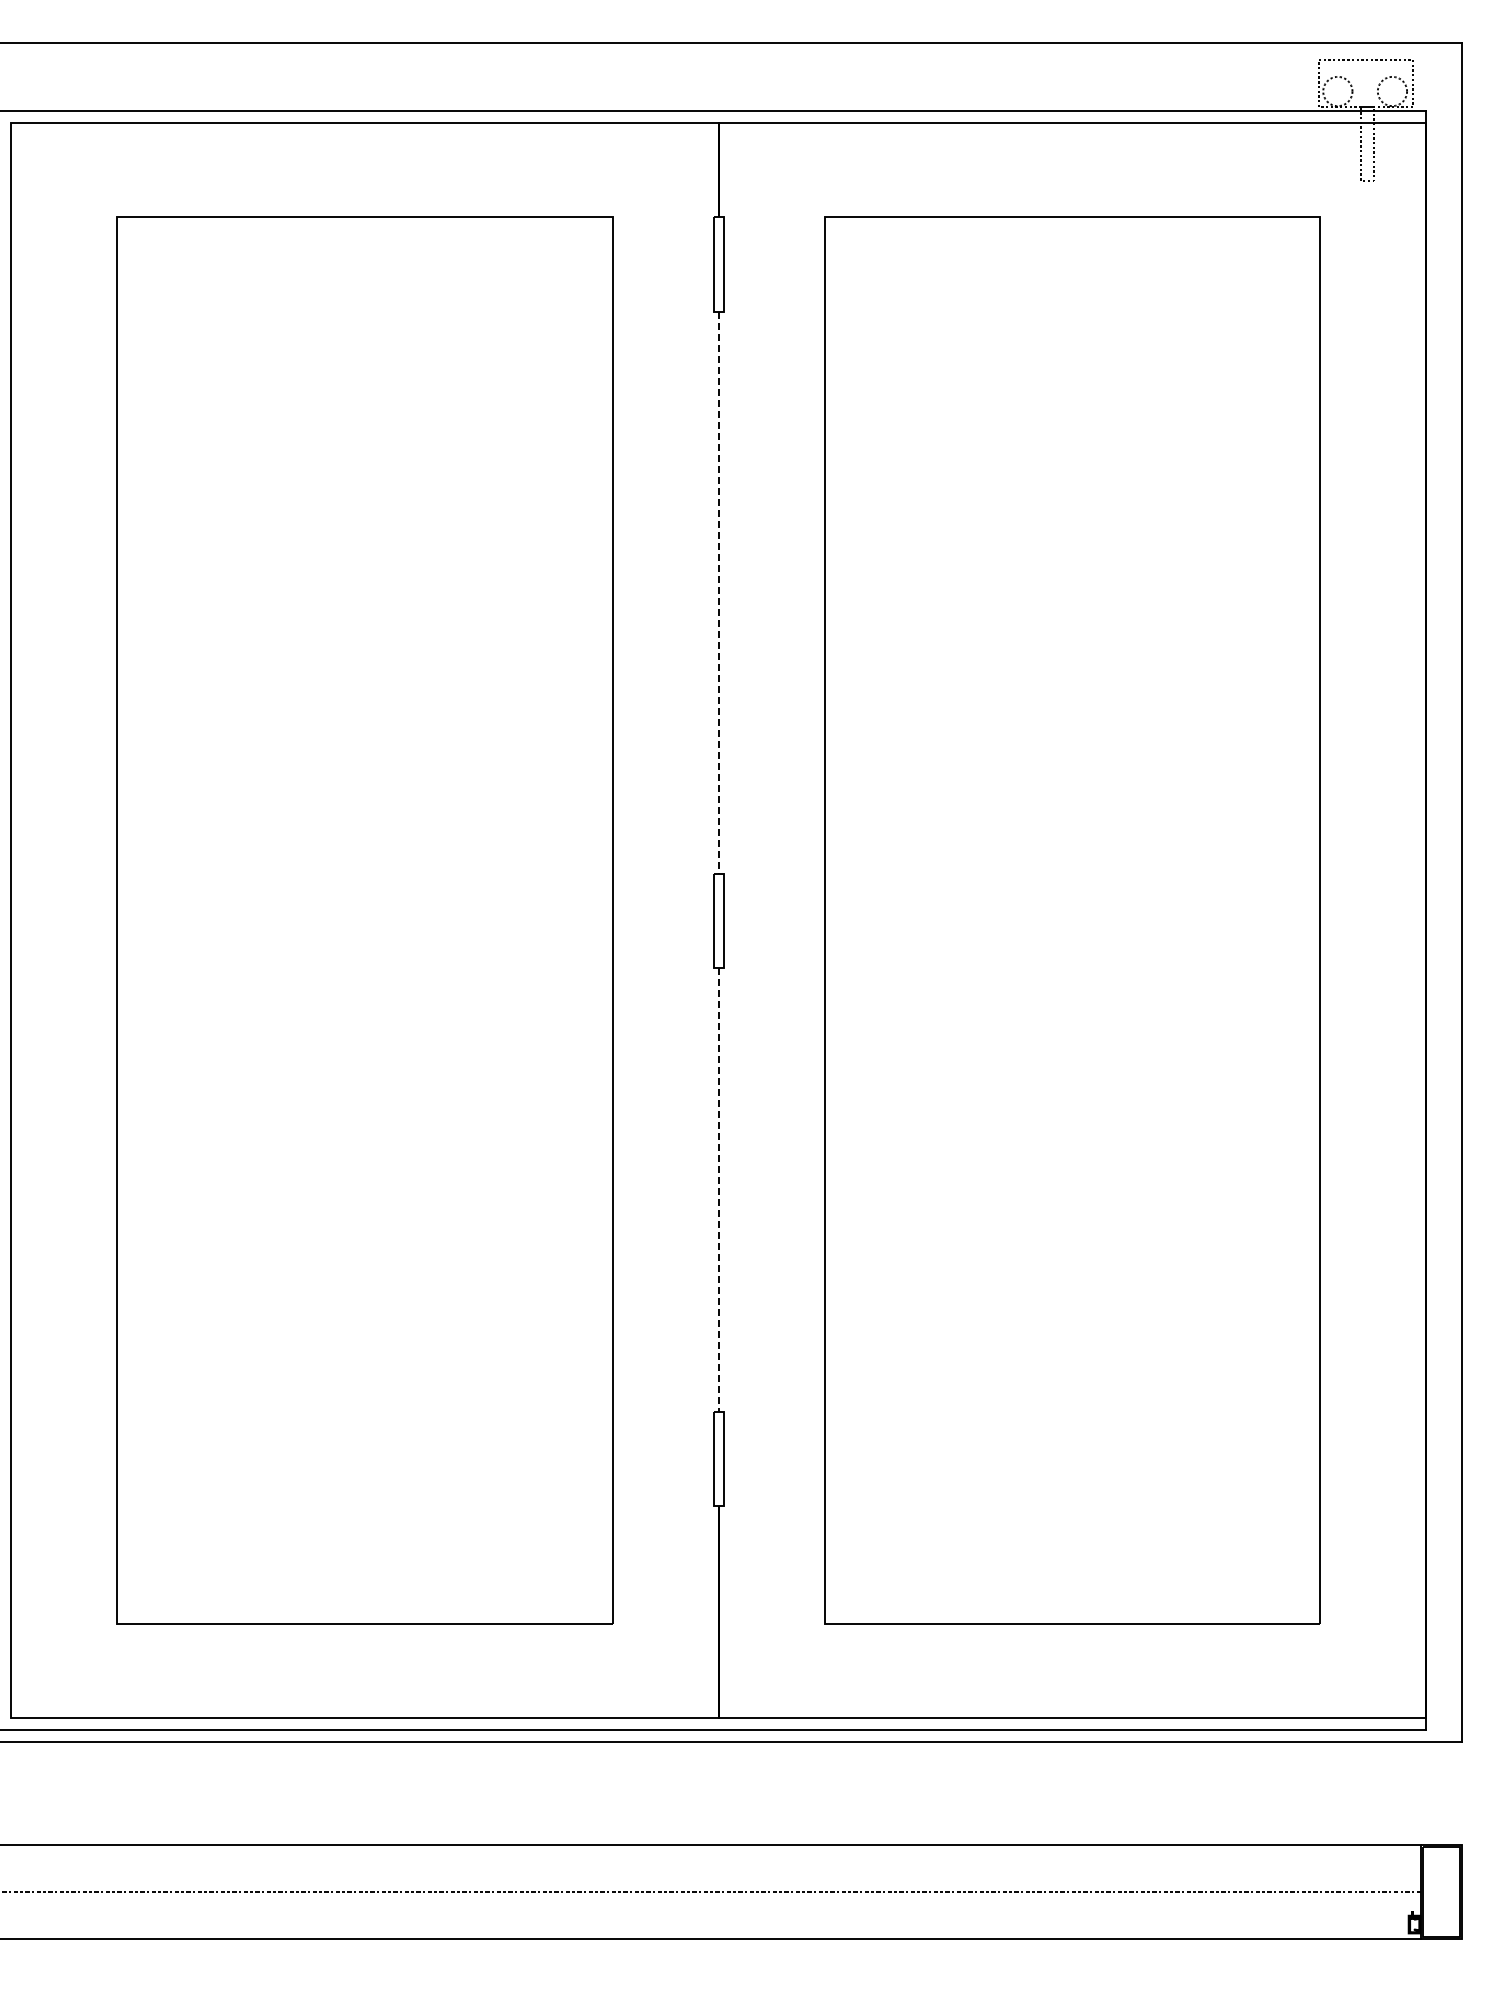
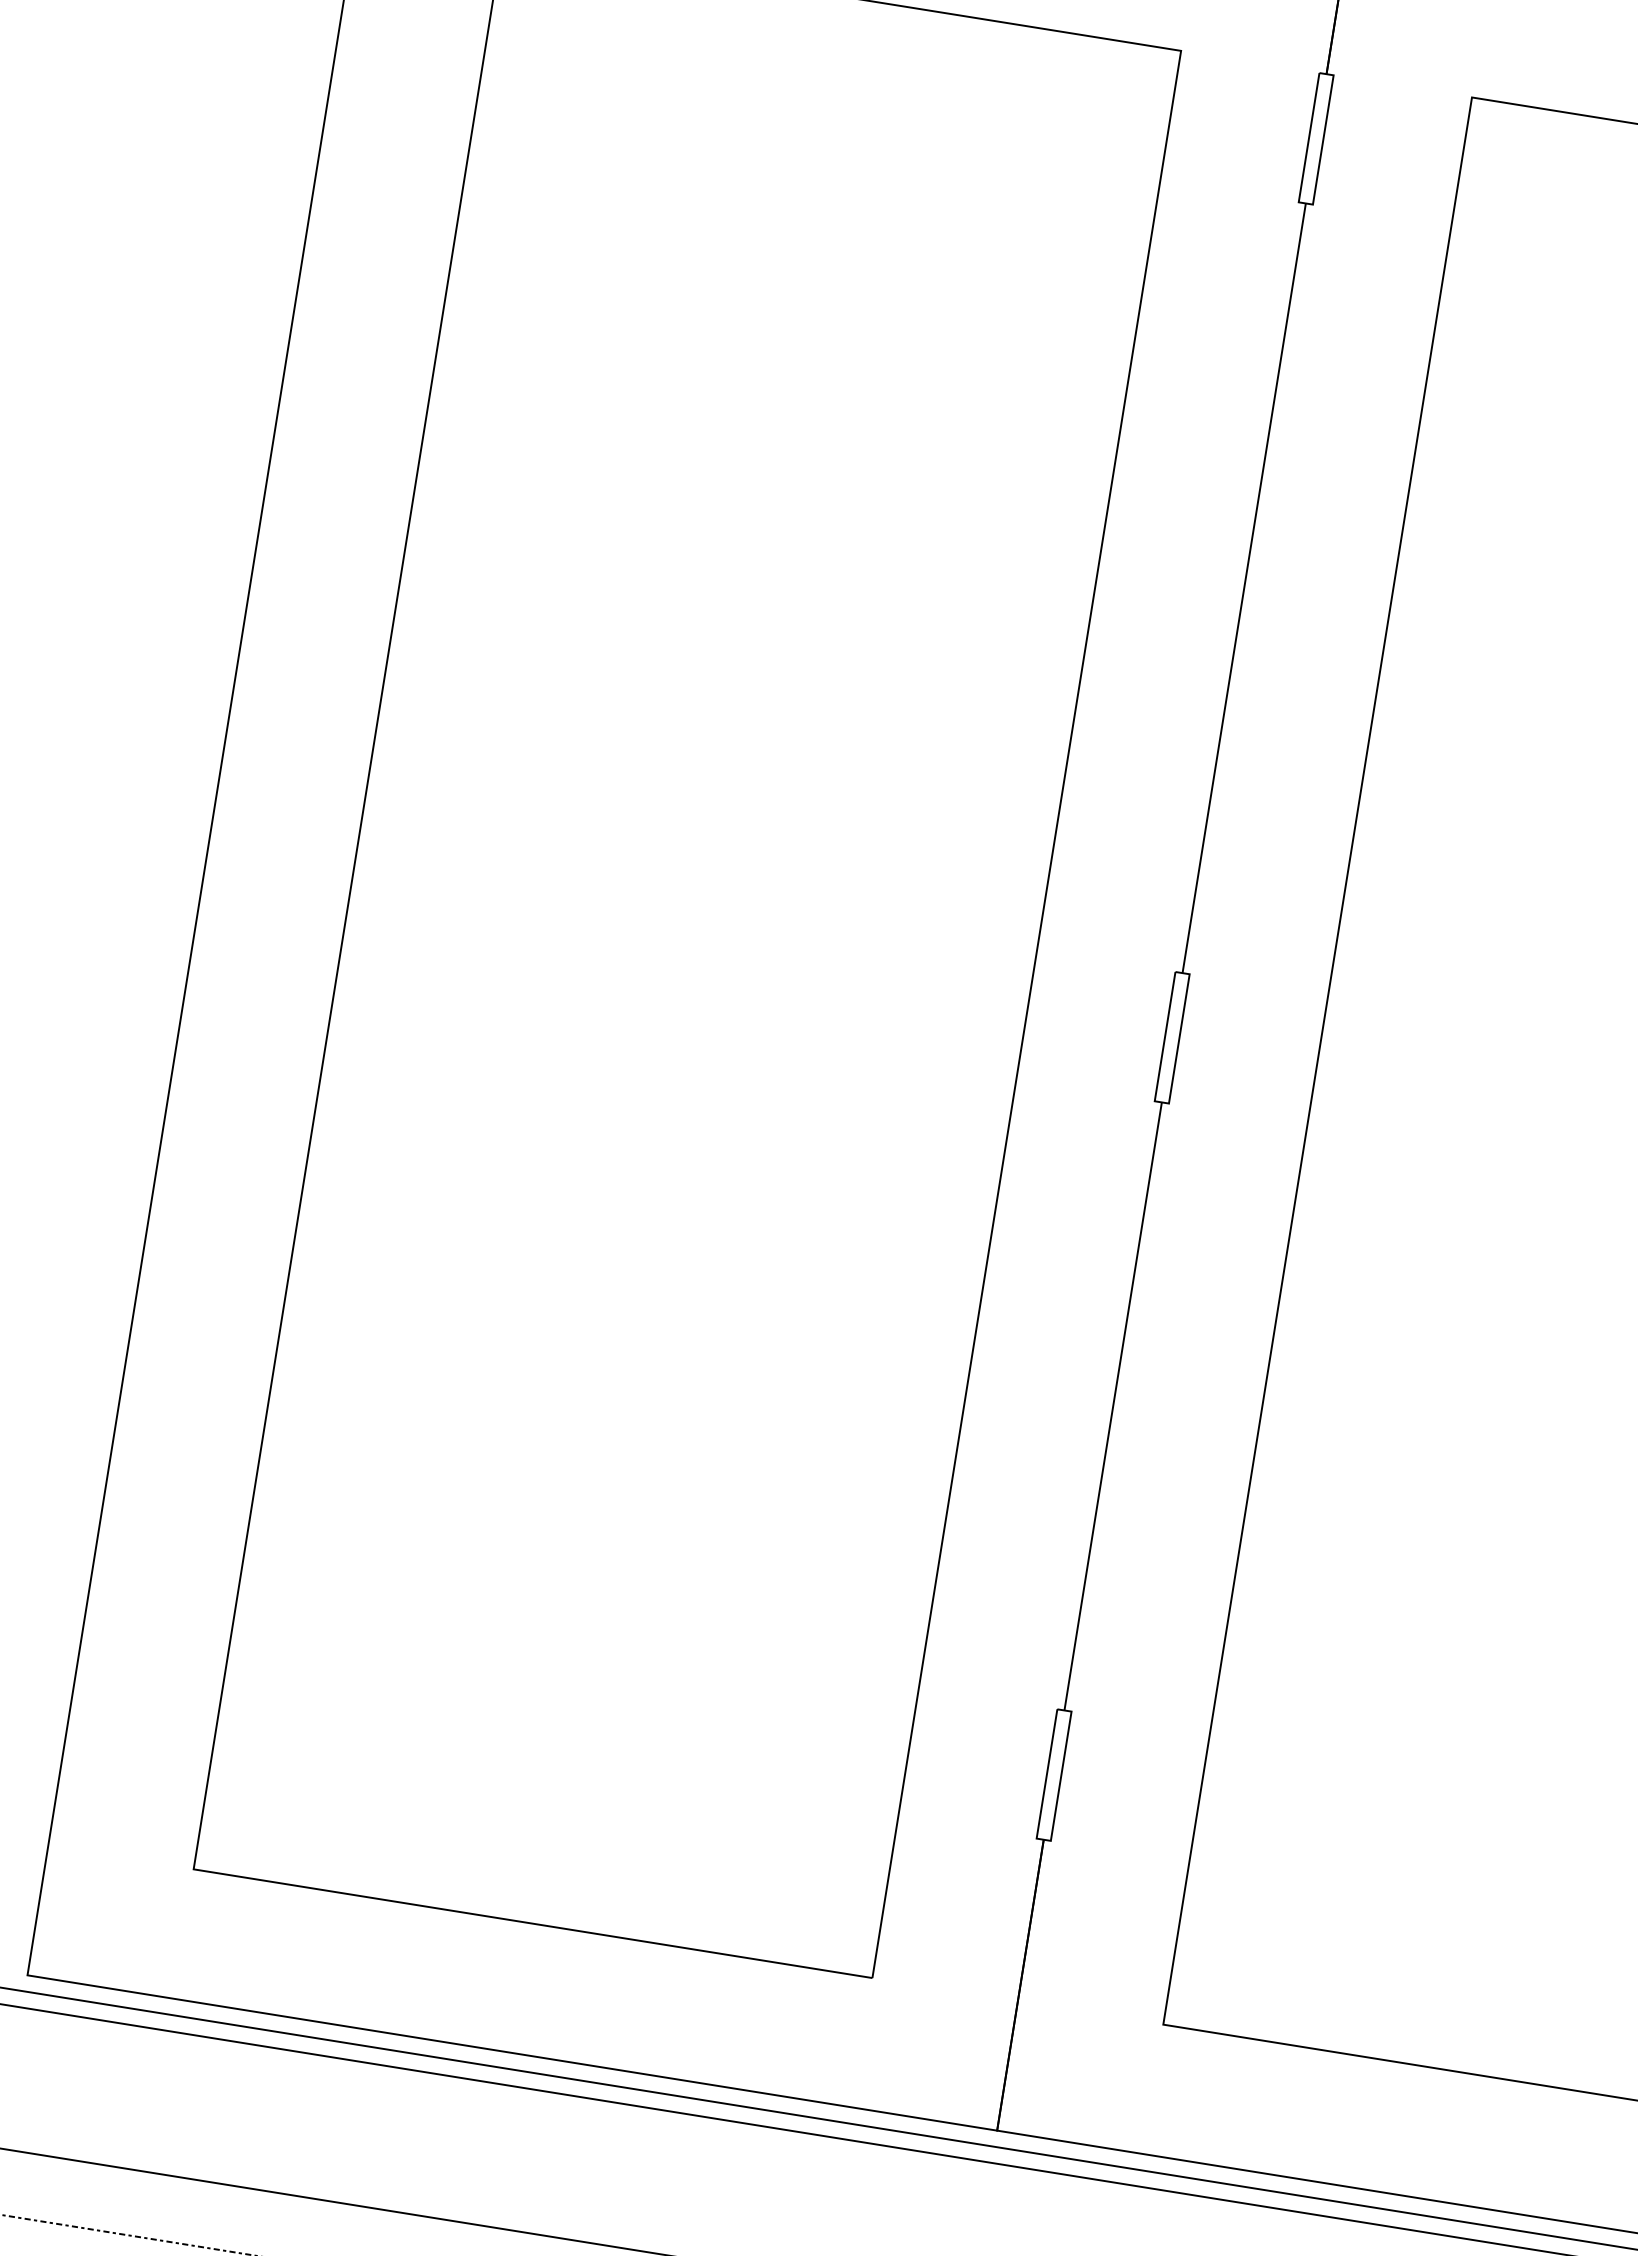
line: (718, 592) -> (1243, 588), dashed -> solid
line: (718, 1189) -> (1112, 1406), dashed -> solid

